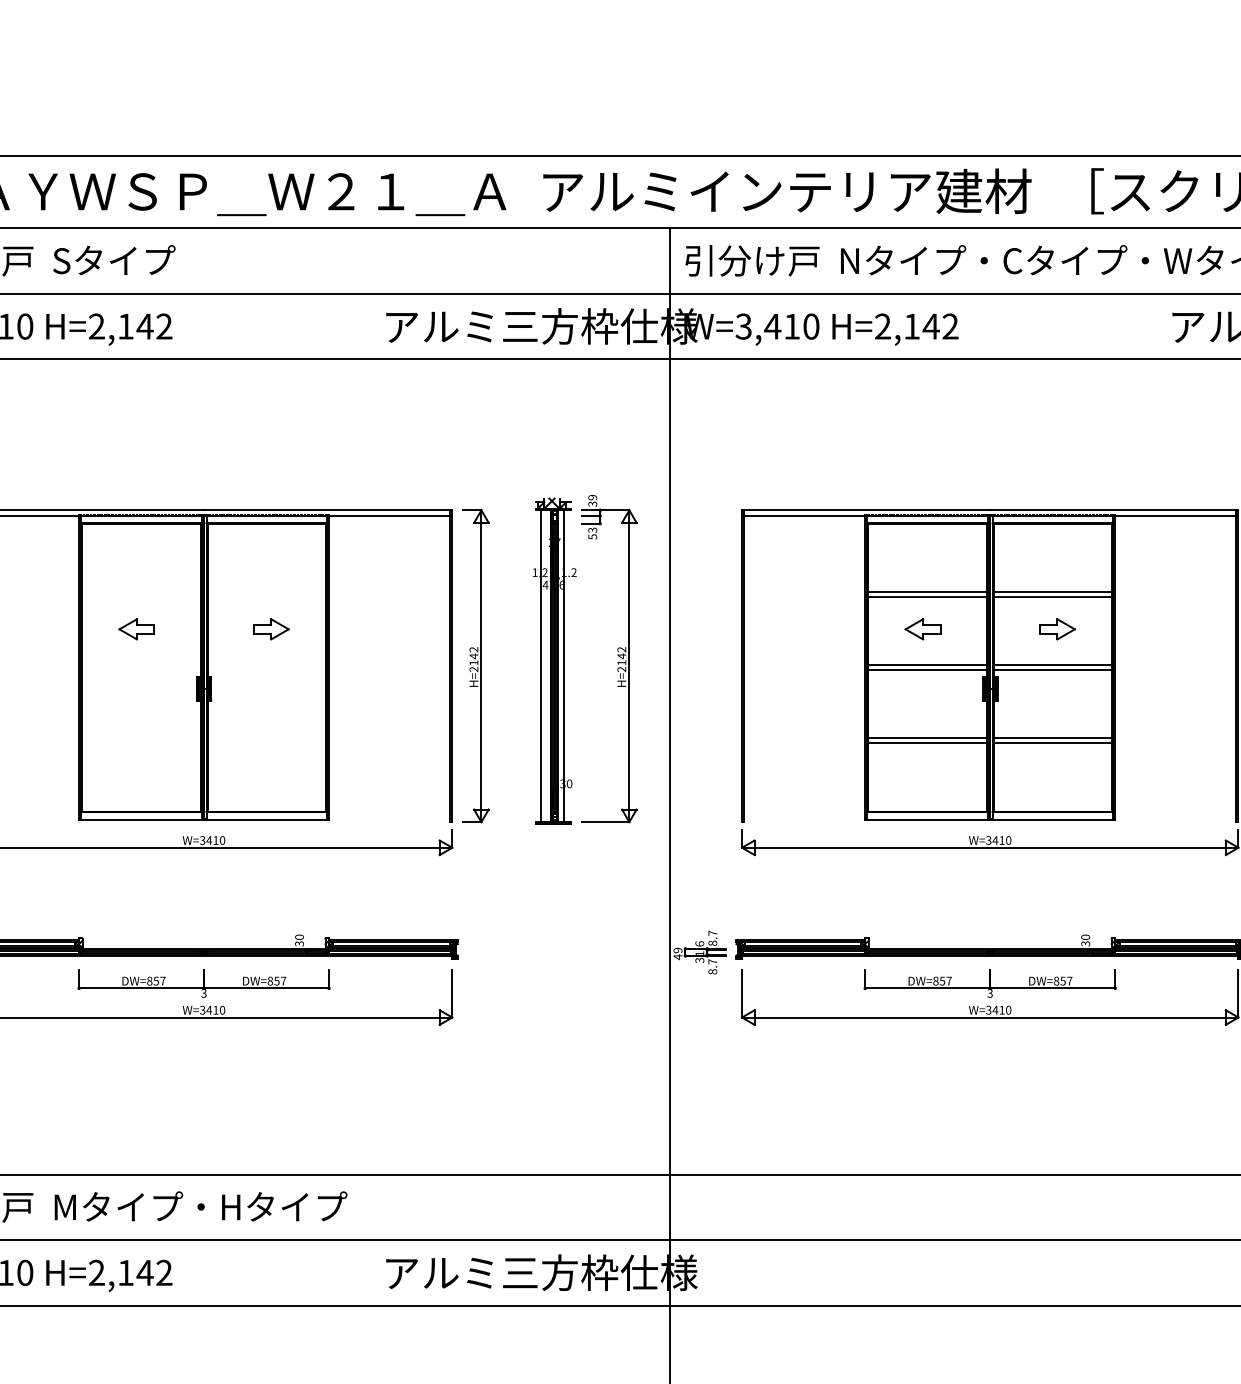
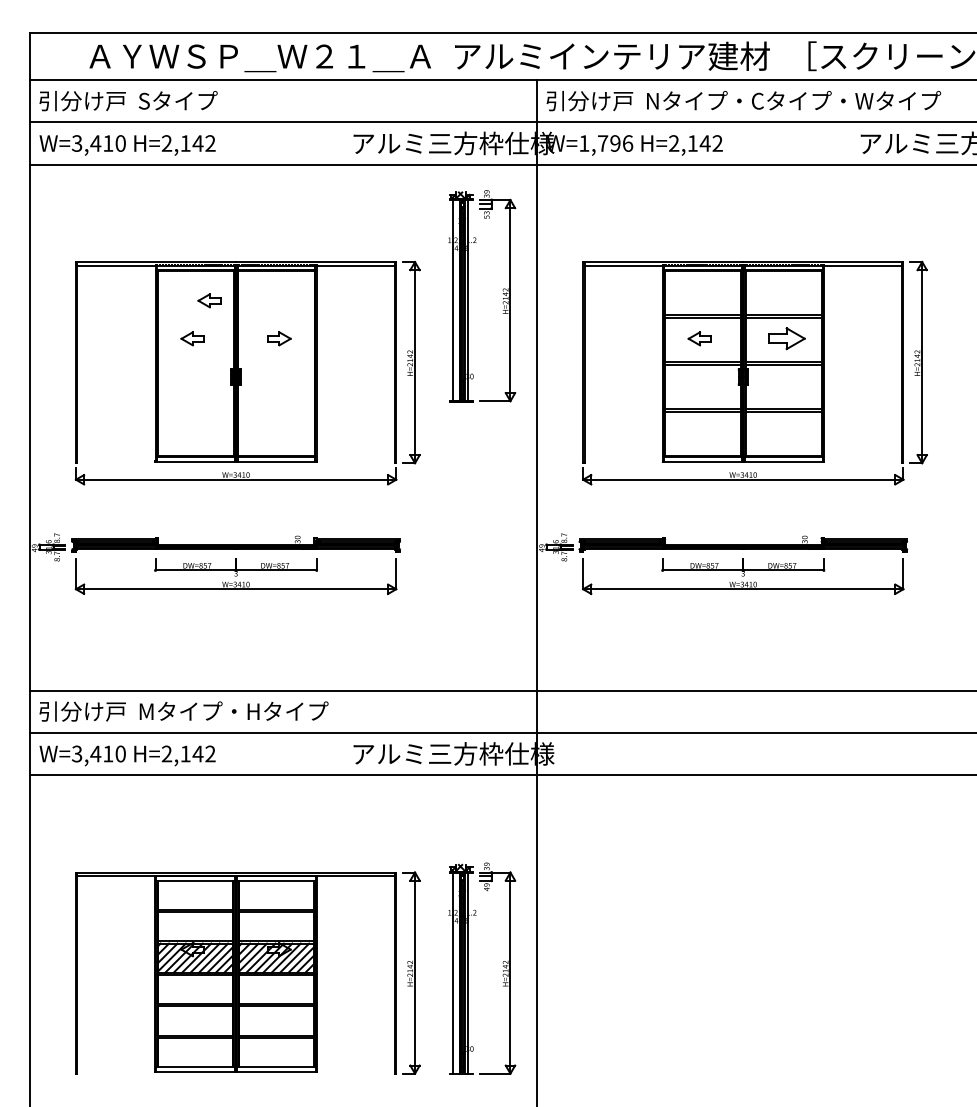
text: (778, 326) -> (606, 143), W=3,410 -> W=1,796
part: (162, 569) -> (209, 300), added
part: (1057, 628) -> (786, 338), size x1.6
part: (564, 659) -> (468, 296), moved

